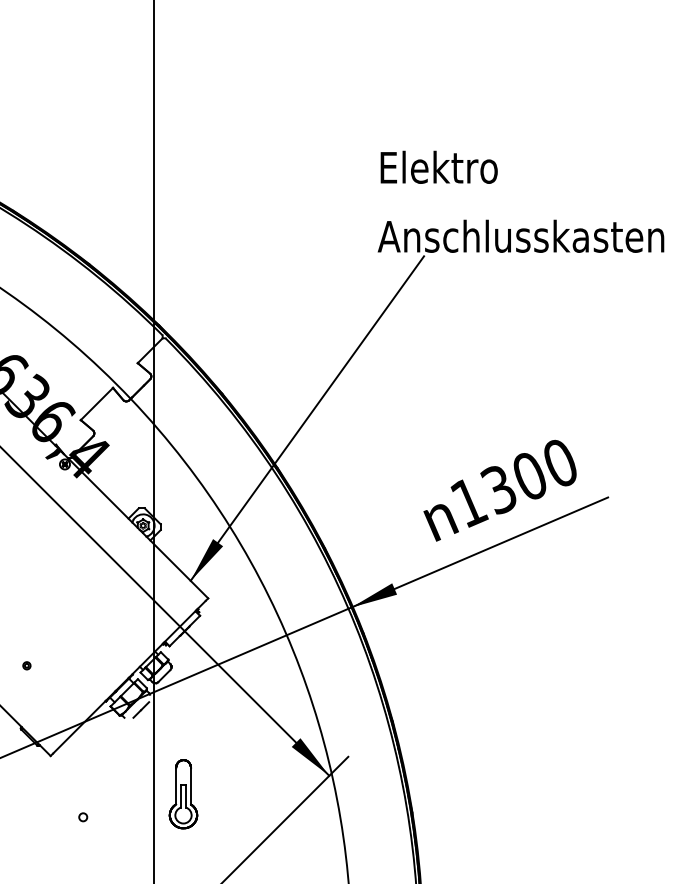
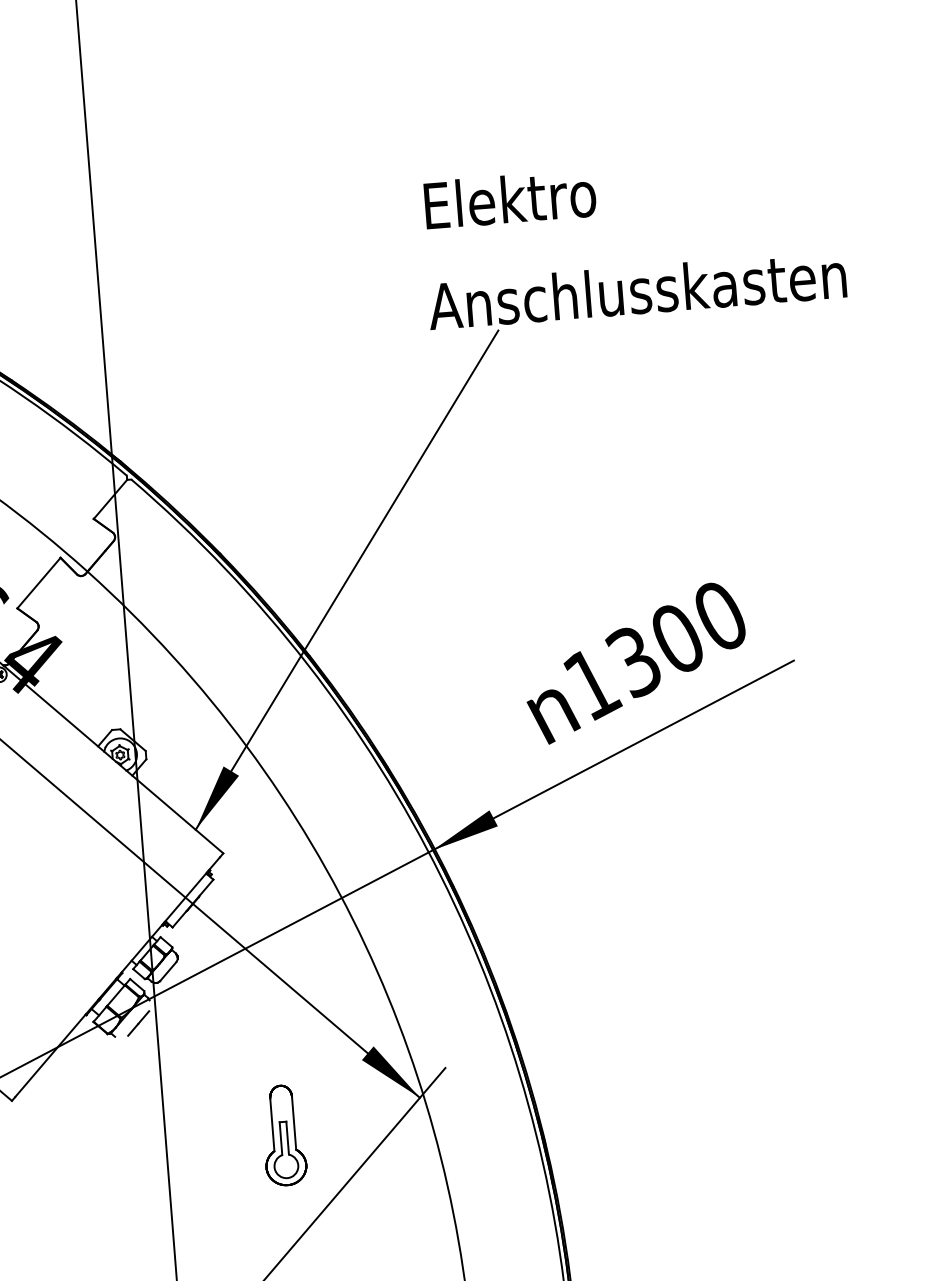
part: (183, 794) -> (284, 1135), moved
circle: (83, 817) -> (66, 1186), removed

